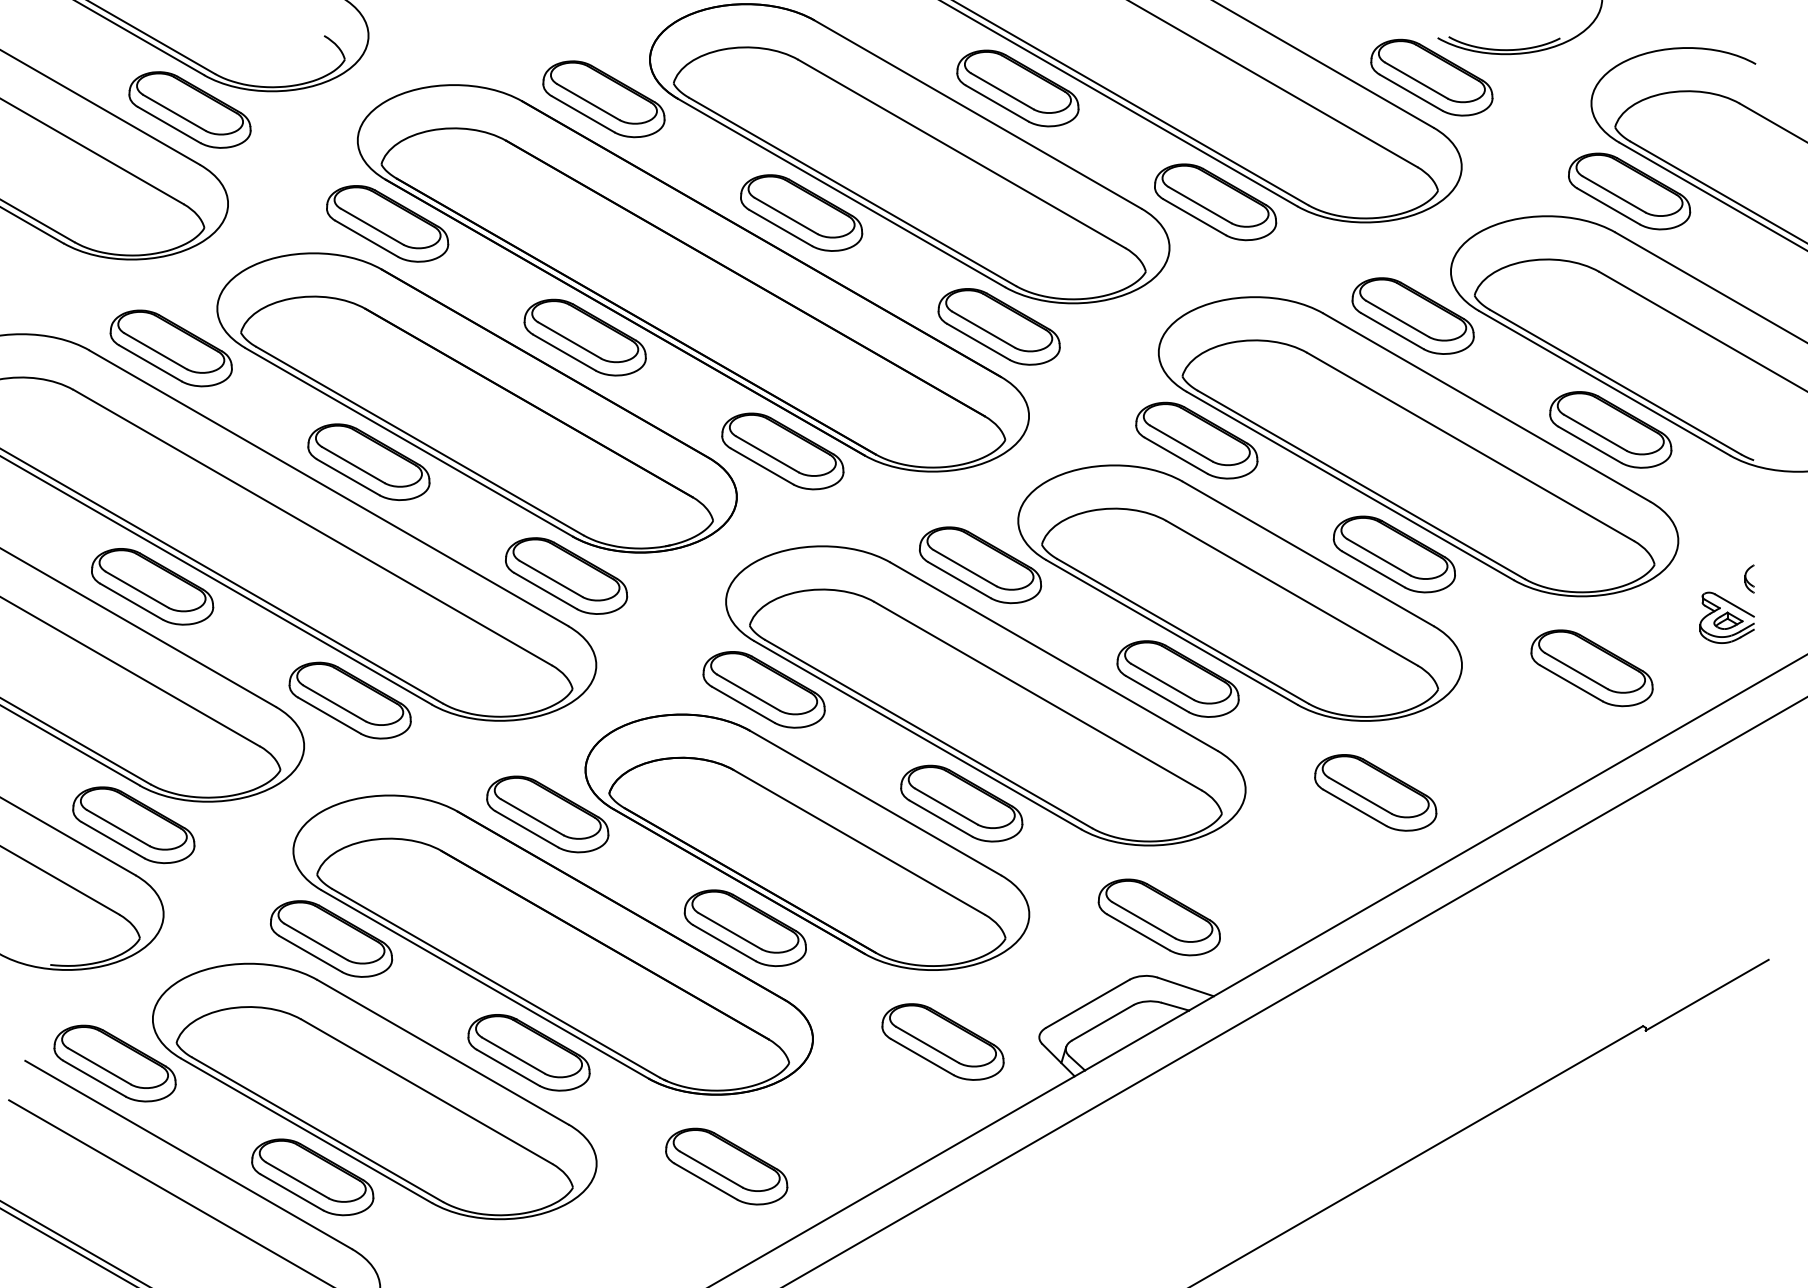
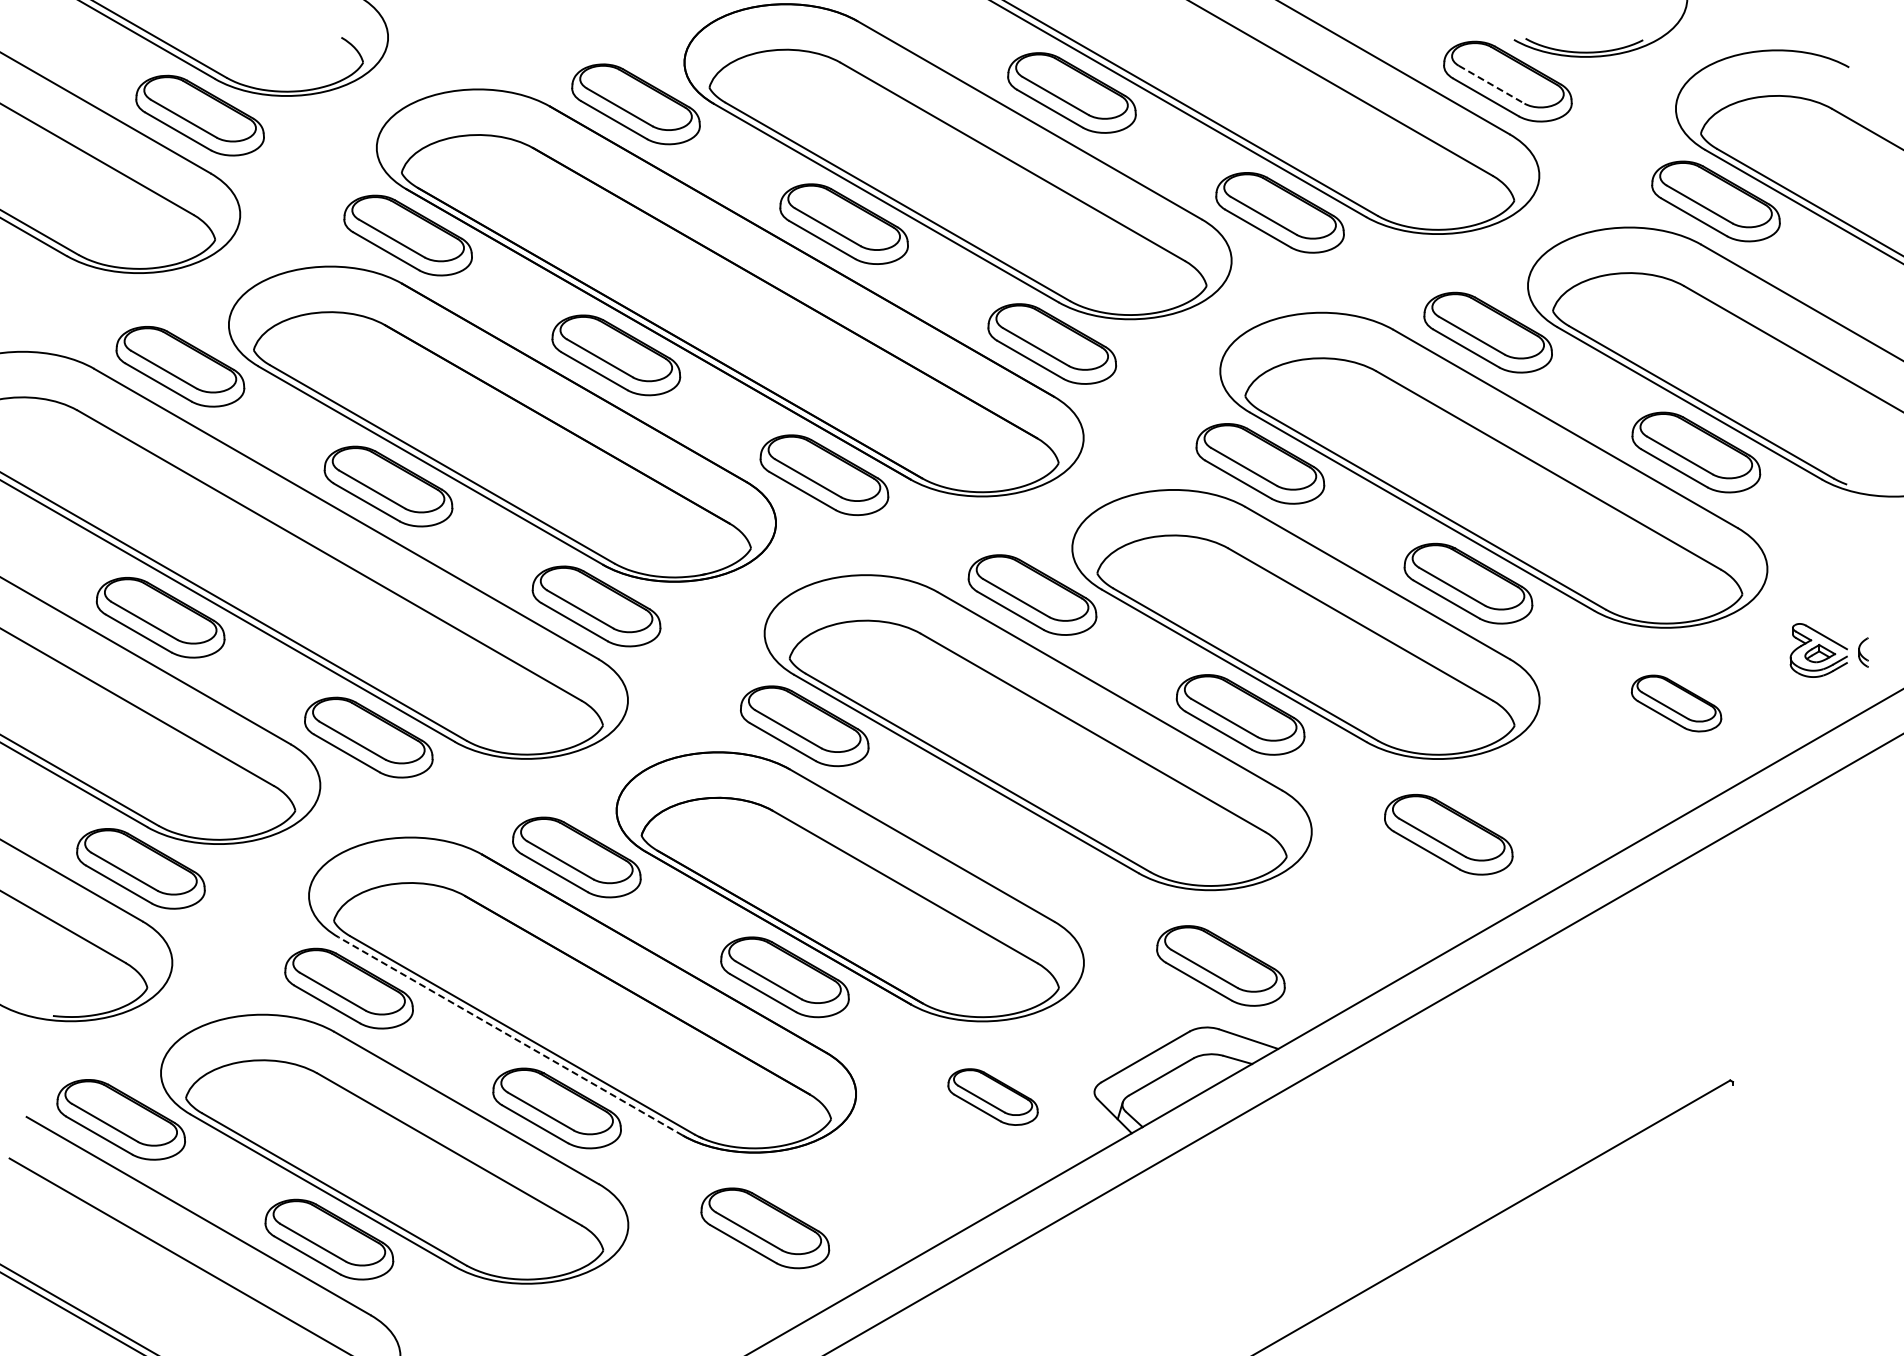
line: (1416, 80) -> (1491, 84), solid -> dashed
part: (1749, 578) -> (1863, 652), moved
part: (1591, 668) -> (1676, 703), size x0.7
part: (961, 803) -> (1012, 845), removed
line: (484, 984) -> (510, 1036), solid -> dashed
line: (1706, 994) -> (1797, 1047), removed
part: (942, 1041) -> (992, 1096), size x0.7

